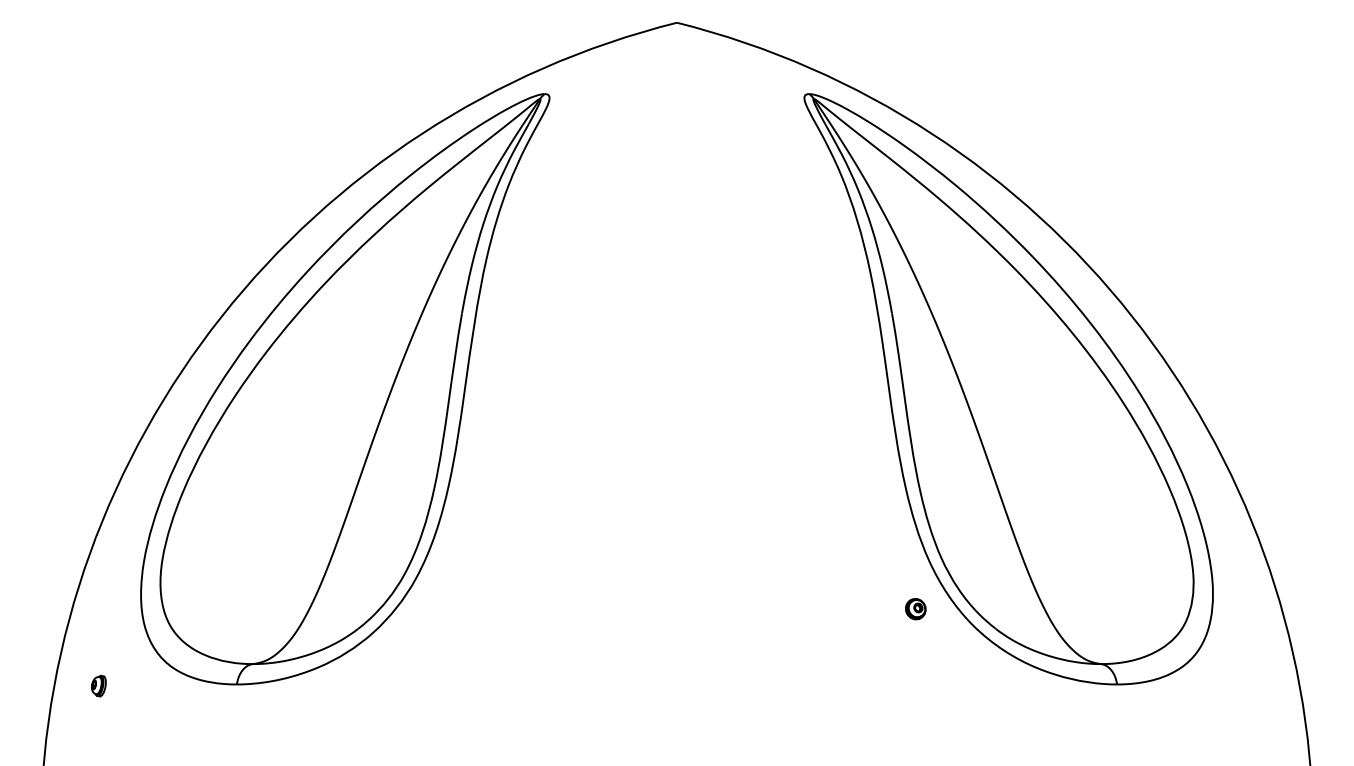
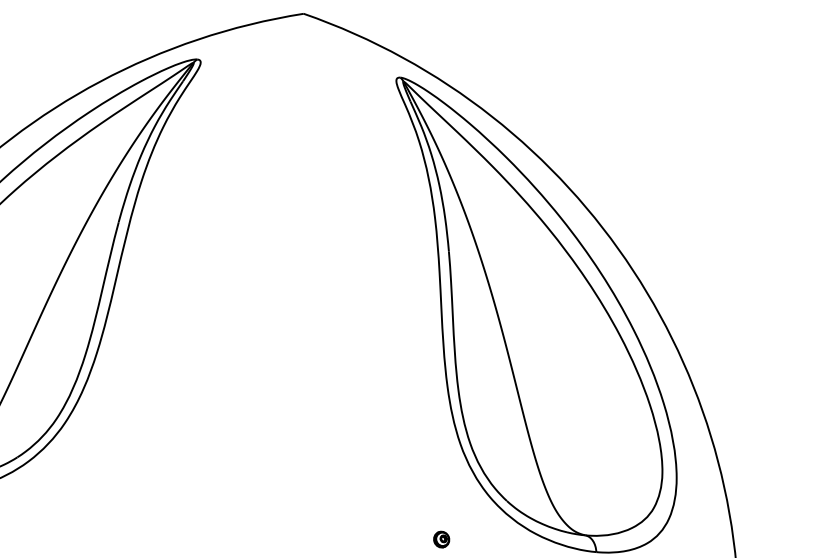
part: (915, 609) -> (441, 539), moved

